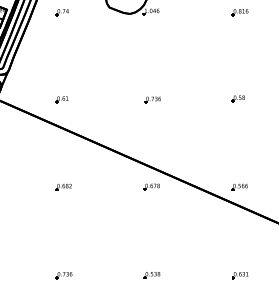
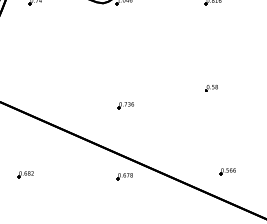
part: (61, 99) -> (34, 88), removed
part: (152, 99) -> (125, 104), moved
part: (63, 186) -> (25, 173), moved
part: (239, 186) -> (227, 170), moved

